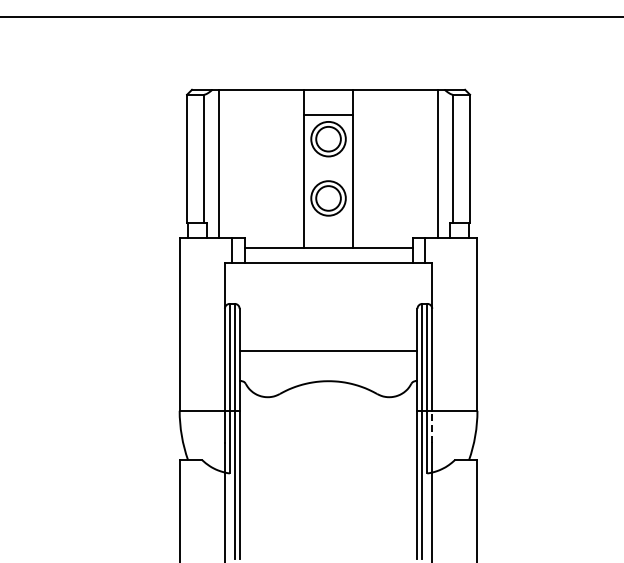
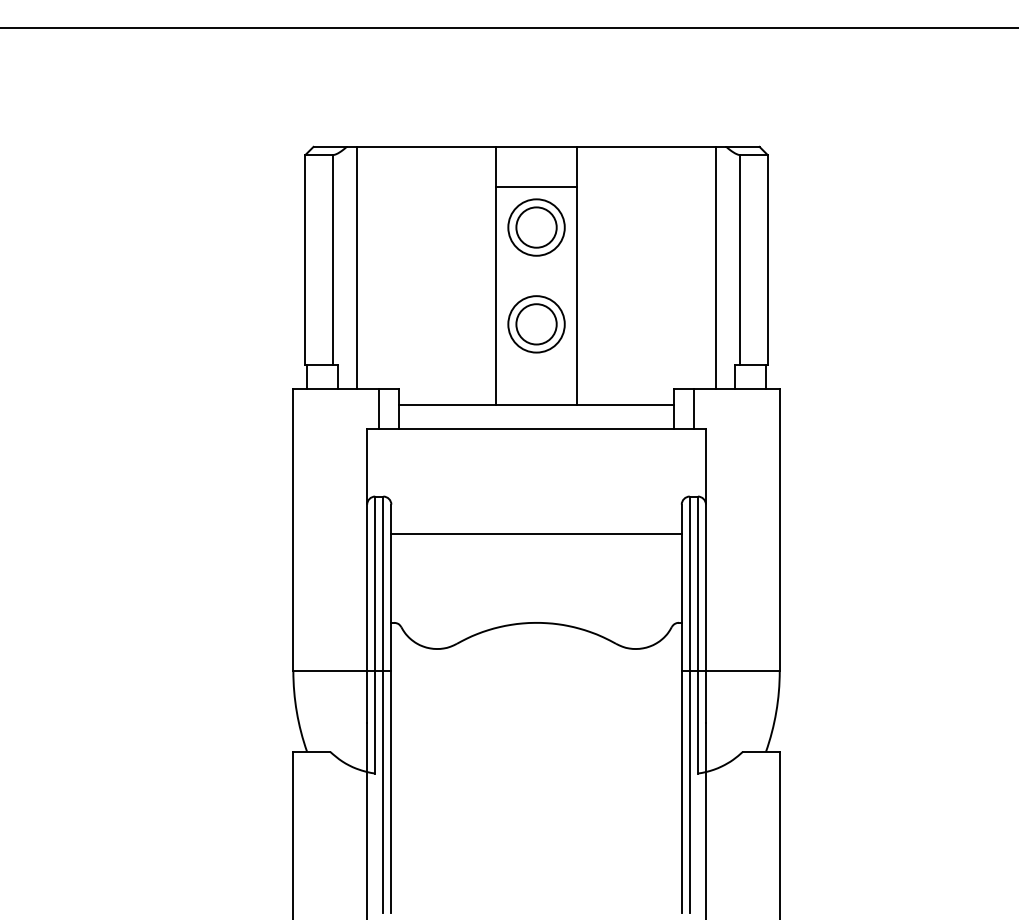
line: (328, 350) -> (536, 533), moved
line: (432, 426) -> (706, 696), dashed -> solid

